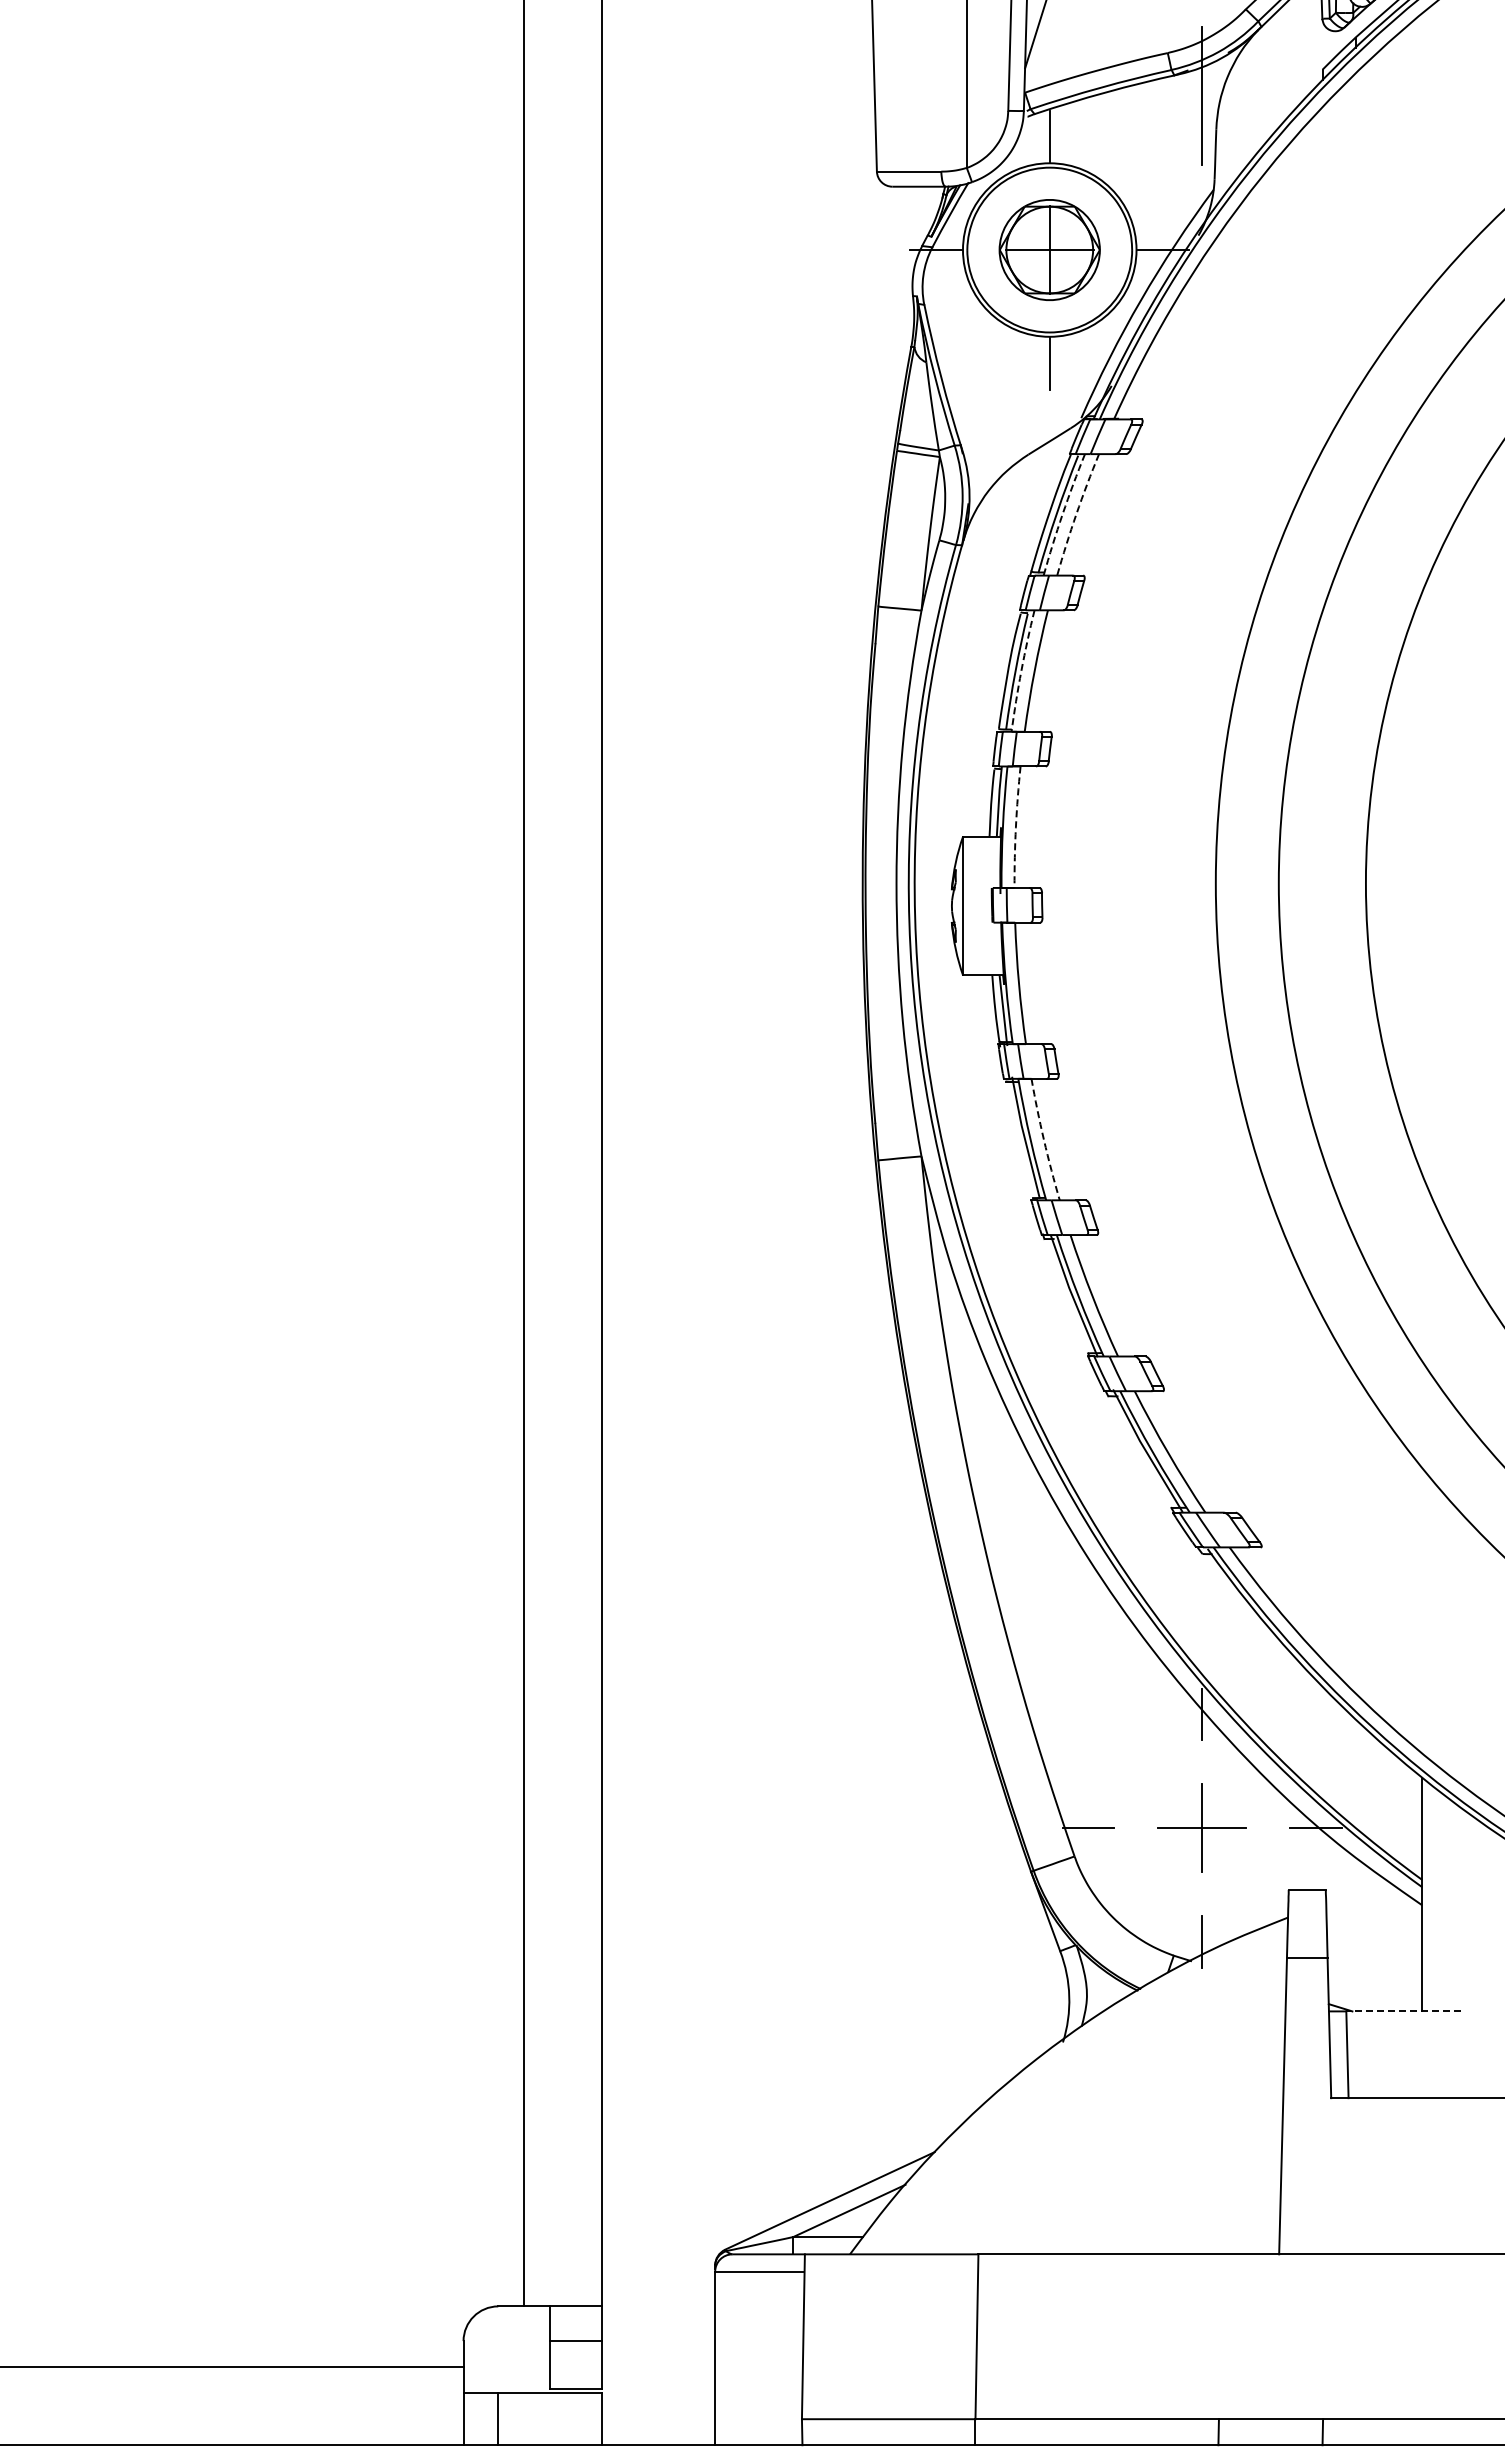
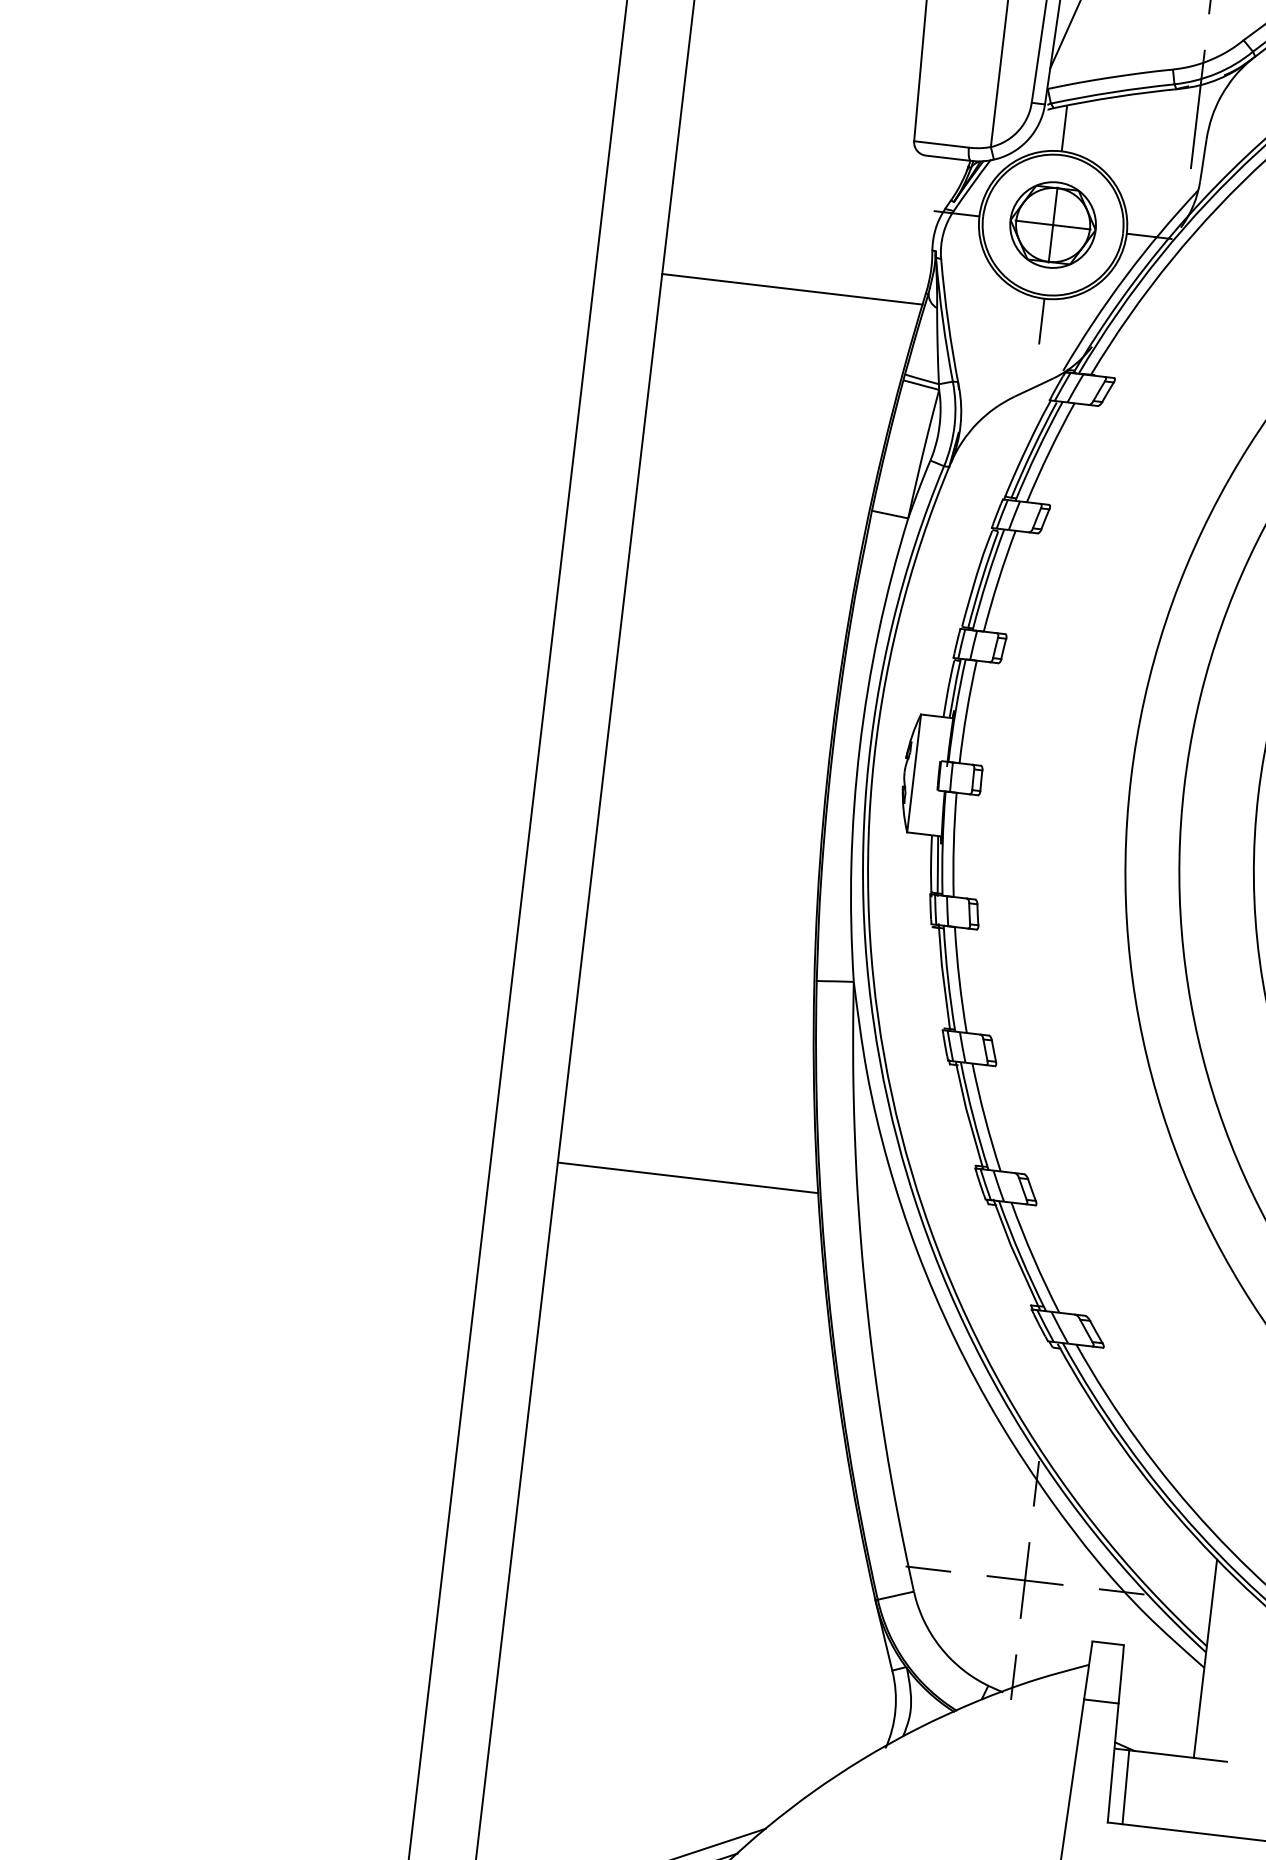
line: (755, 360) -> (792, 289), added
arc: (1062, 514) -> (1037, 450), dashed -> solid
arc: (1076, 514) -> (1049, 452), dashed -> solid
arc: (1021, 670) -> (987, 579), dashed -> solid
arc: (1015, 827) -> (966, 712), dashed -> solid
arc: (1043, 1139) -> (959, 979), dashed -> solid
line: (755, 1406) -> (687, 1177), added
line: (1403, 2011) -> (1177, 1756), dashed -> solid

